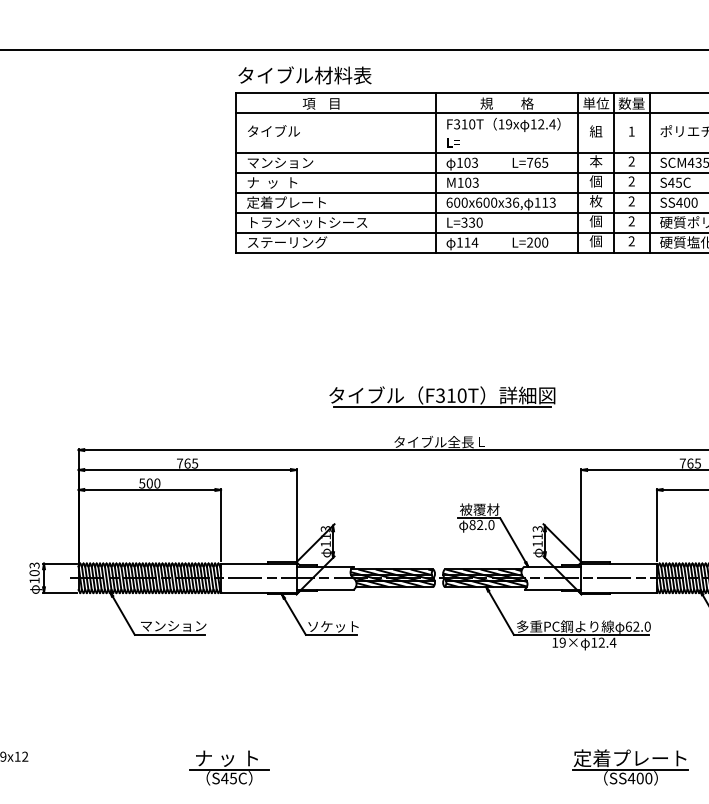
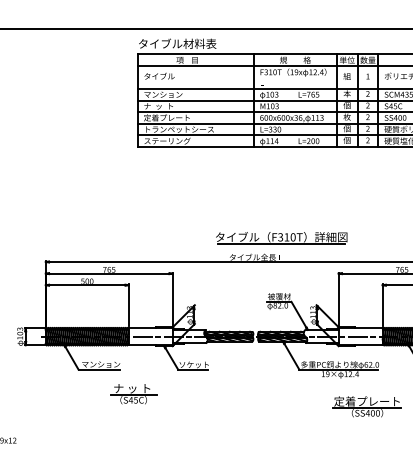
part: (442, 397) -> (281, 238), moved
part: (629, 766) -> (366, 406), moved
part: (229, 768) -> (133, 394), moved

